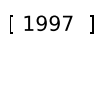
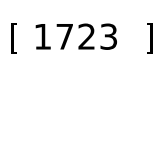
text: (54, 23) -> (86, 37), 1997 -> 1723

